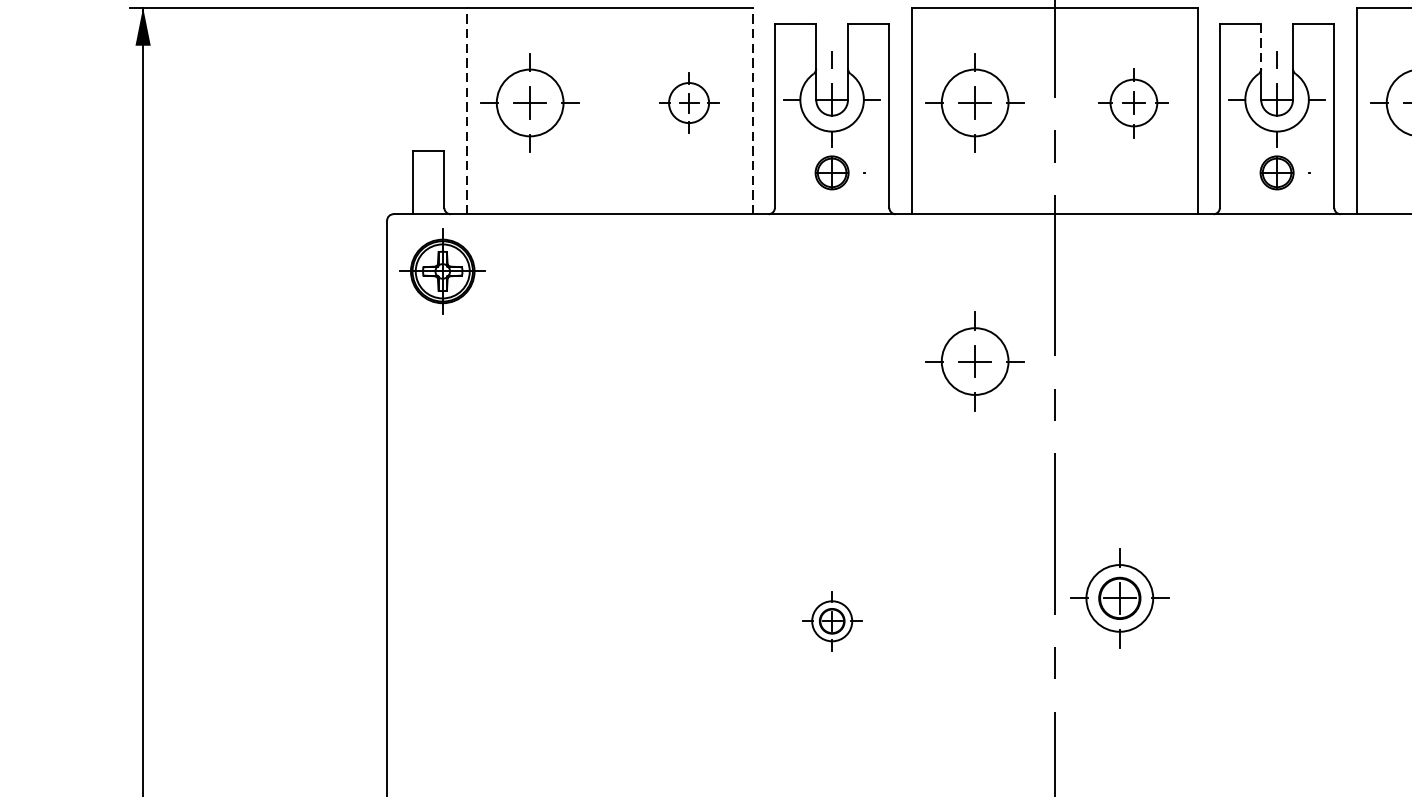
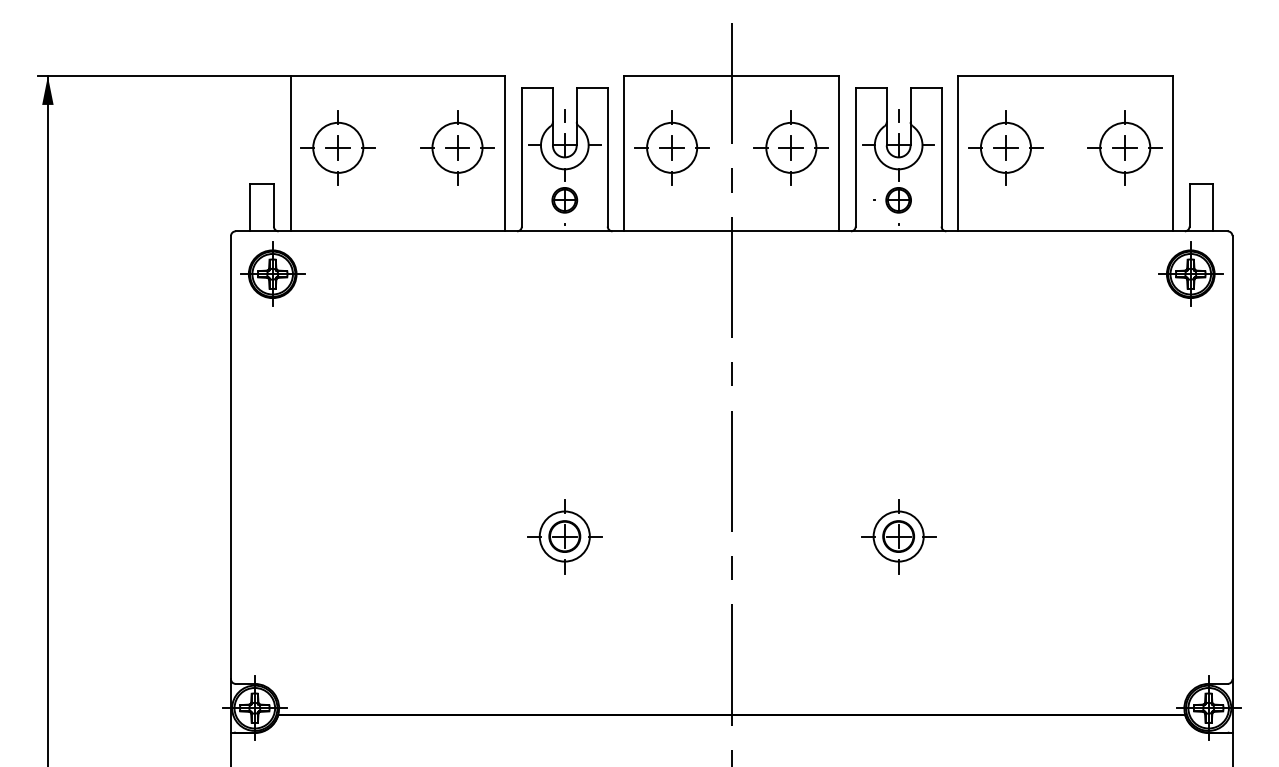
line: (1260, 46) -> (886, 105), dashed -> solid
part: (689, 102) -> (457, 147), size x1.67
part: (1132, 102) -> (790, 147), size x1.43
line: (466, 110) -> (290, 153), dashed -> solid
line: (753, 110) -> (505, 153), dashed -> solid
part: (974, 361) -> (671, 341), removed
part: (1119, 598) -> (898, 536), moved
part: (831, 620) -> (564, 536), size x1.67

